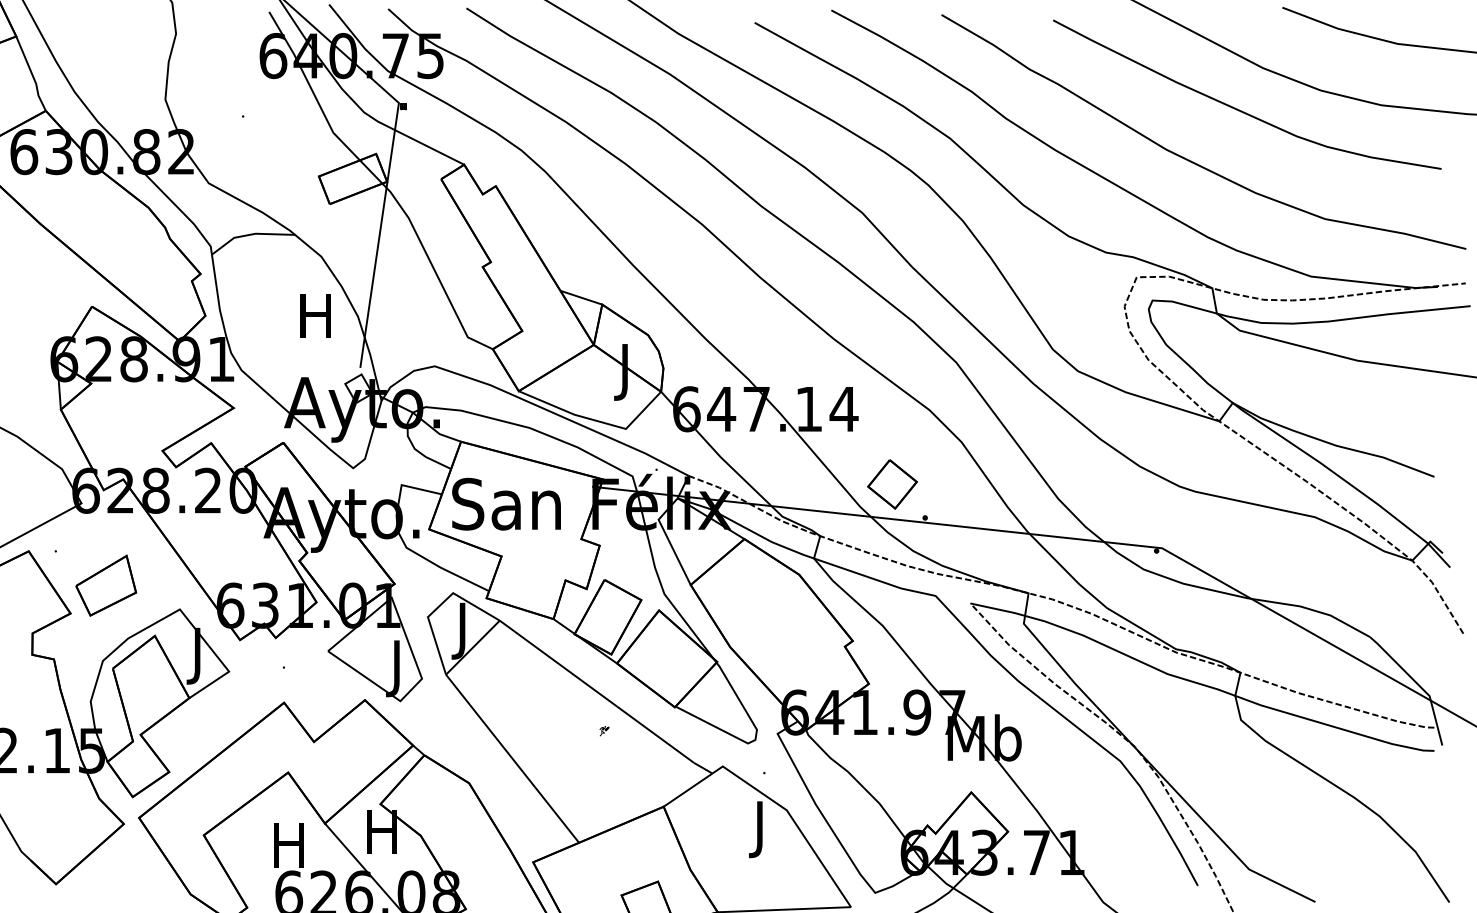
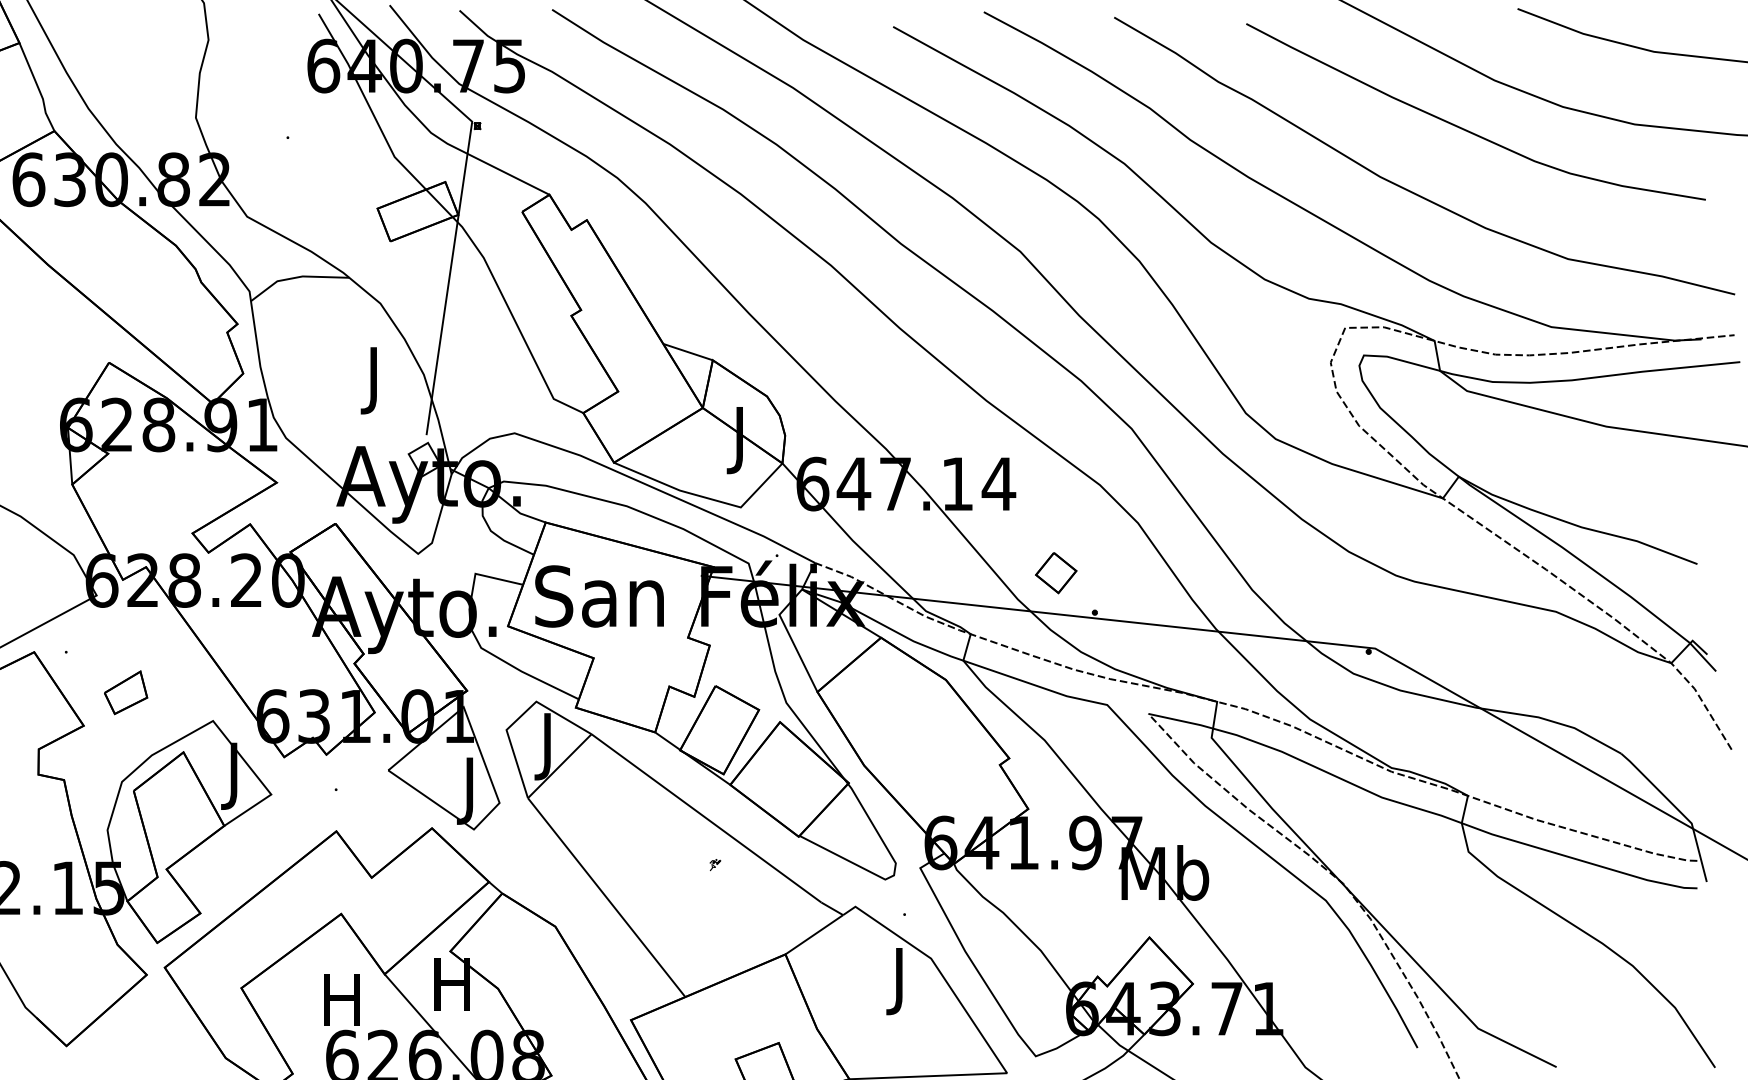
text: (315, 321) -> (373, 380), H -> J
part: (892, 484) -> (1056, 573), size x0.7
part: (106, 585) -> (126, 692), size x0.6

